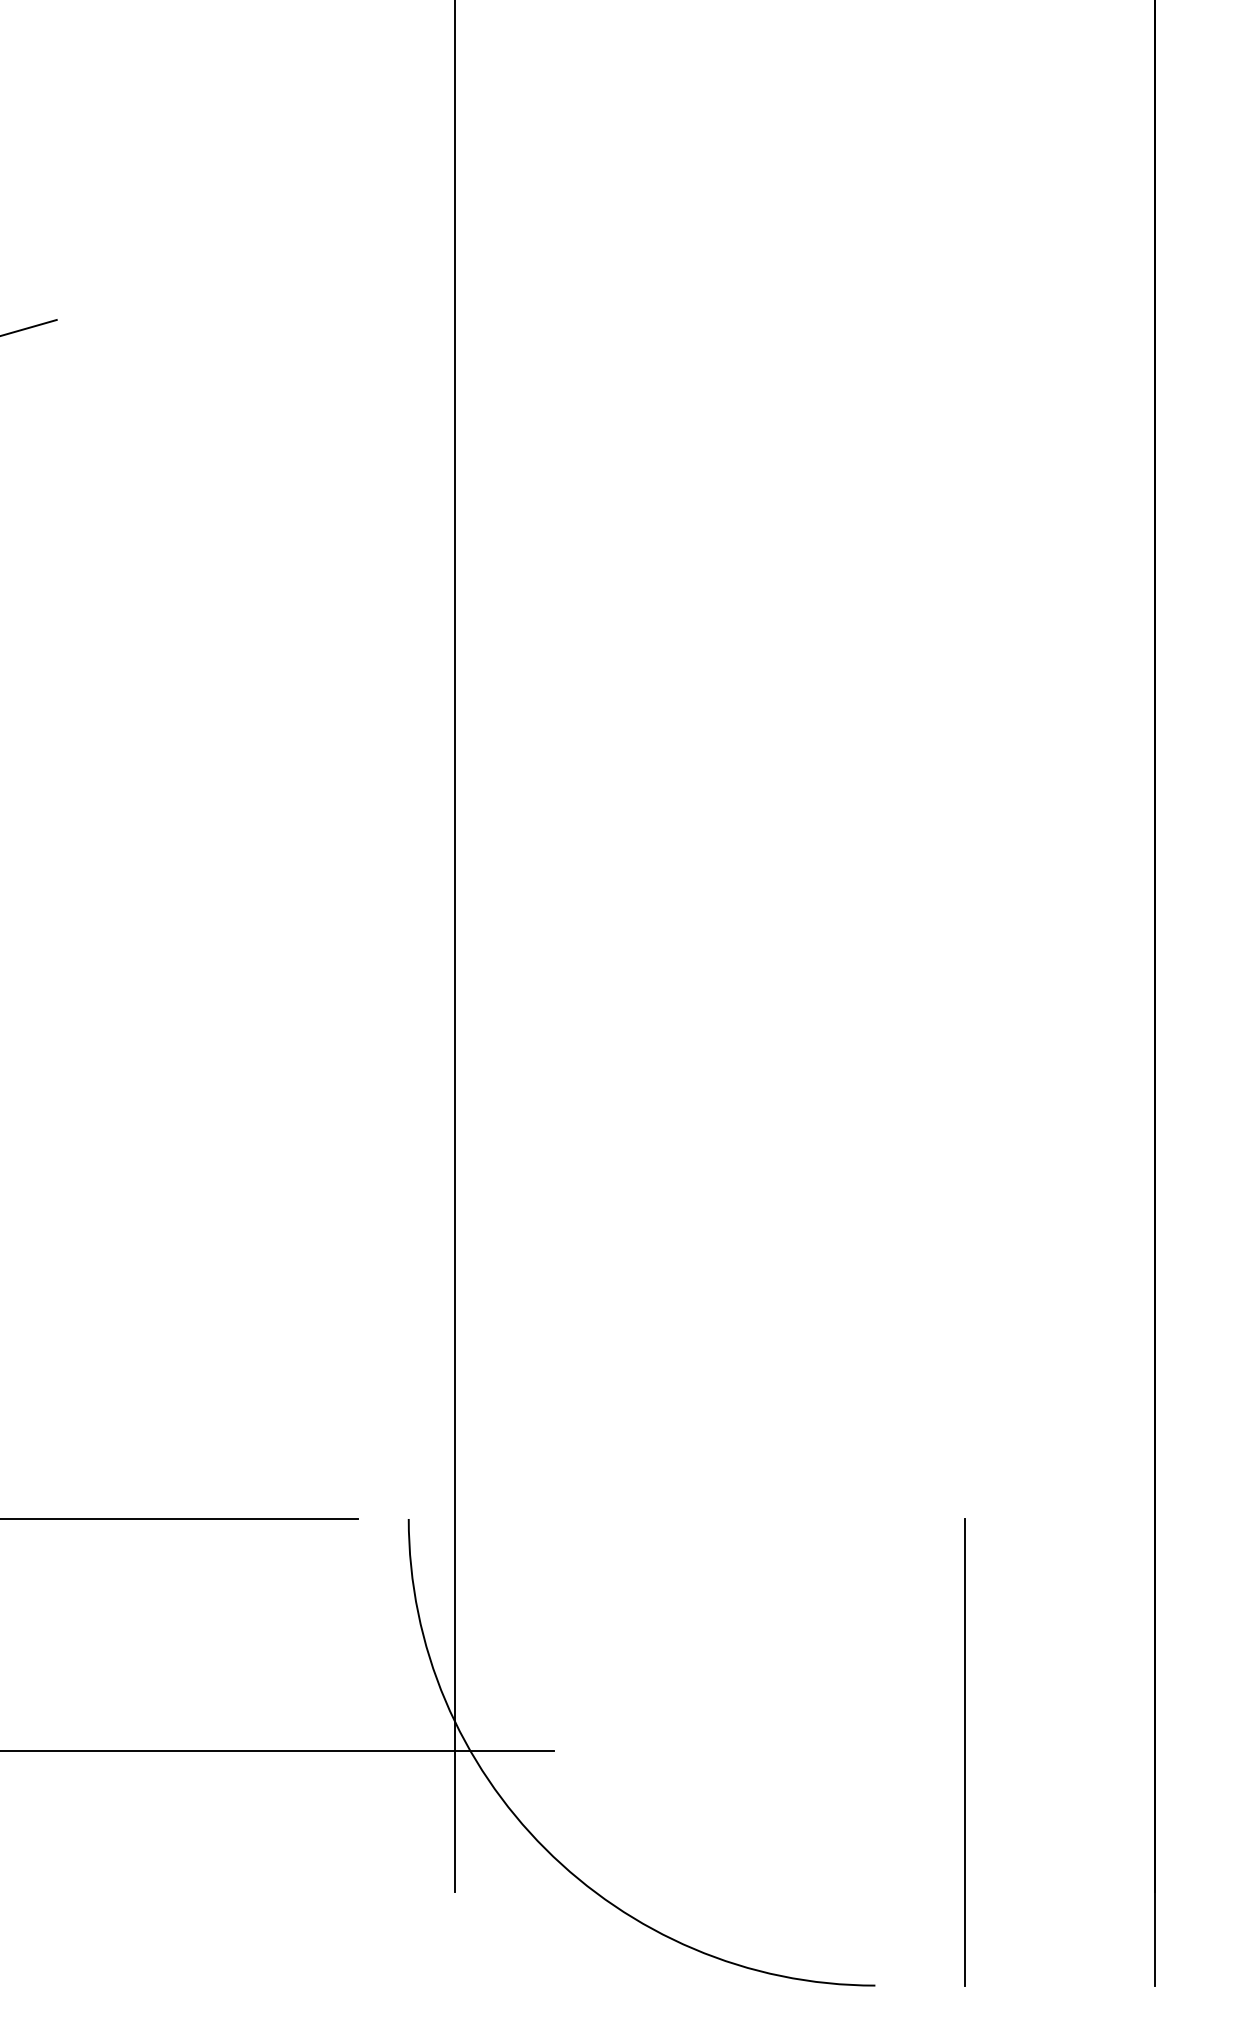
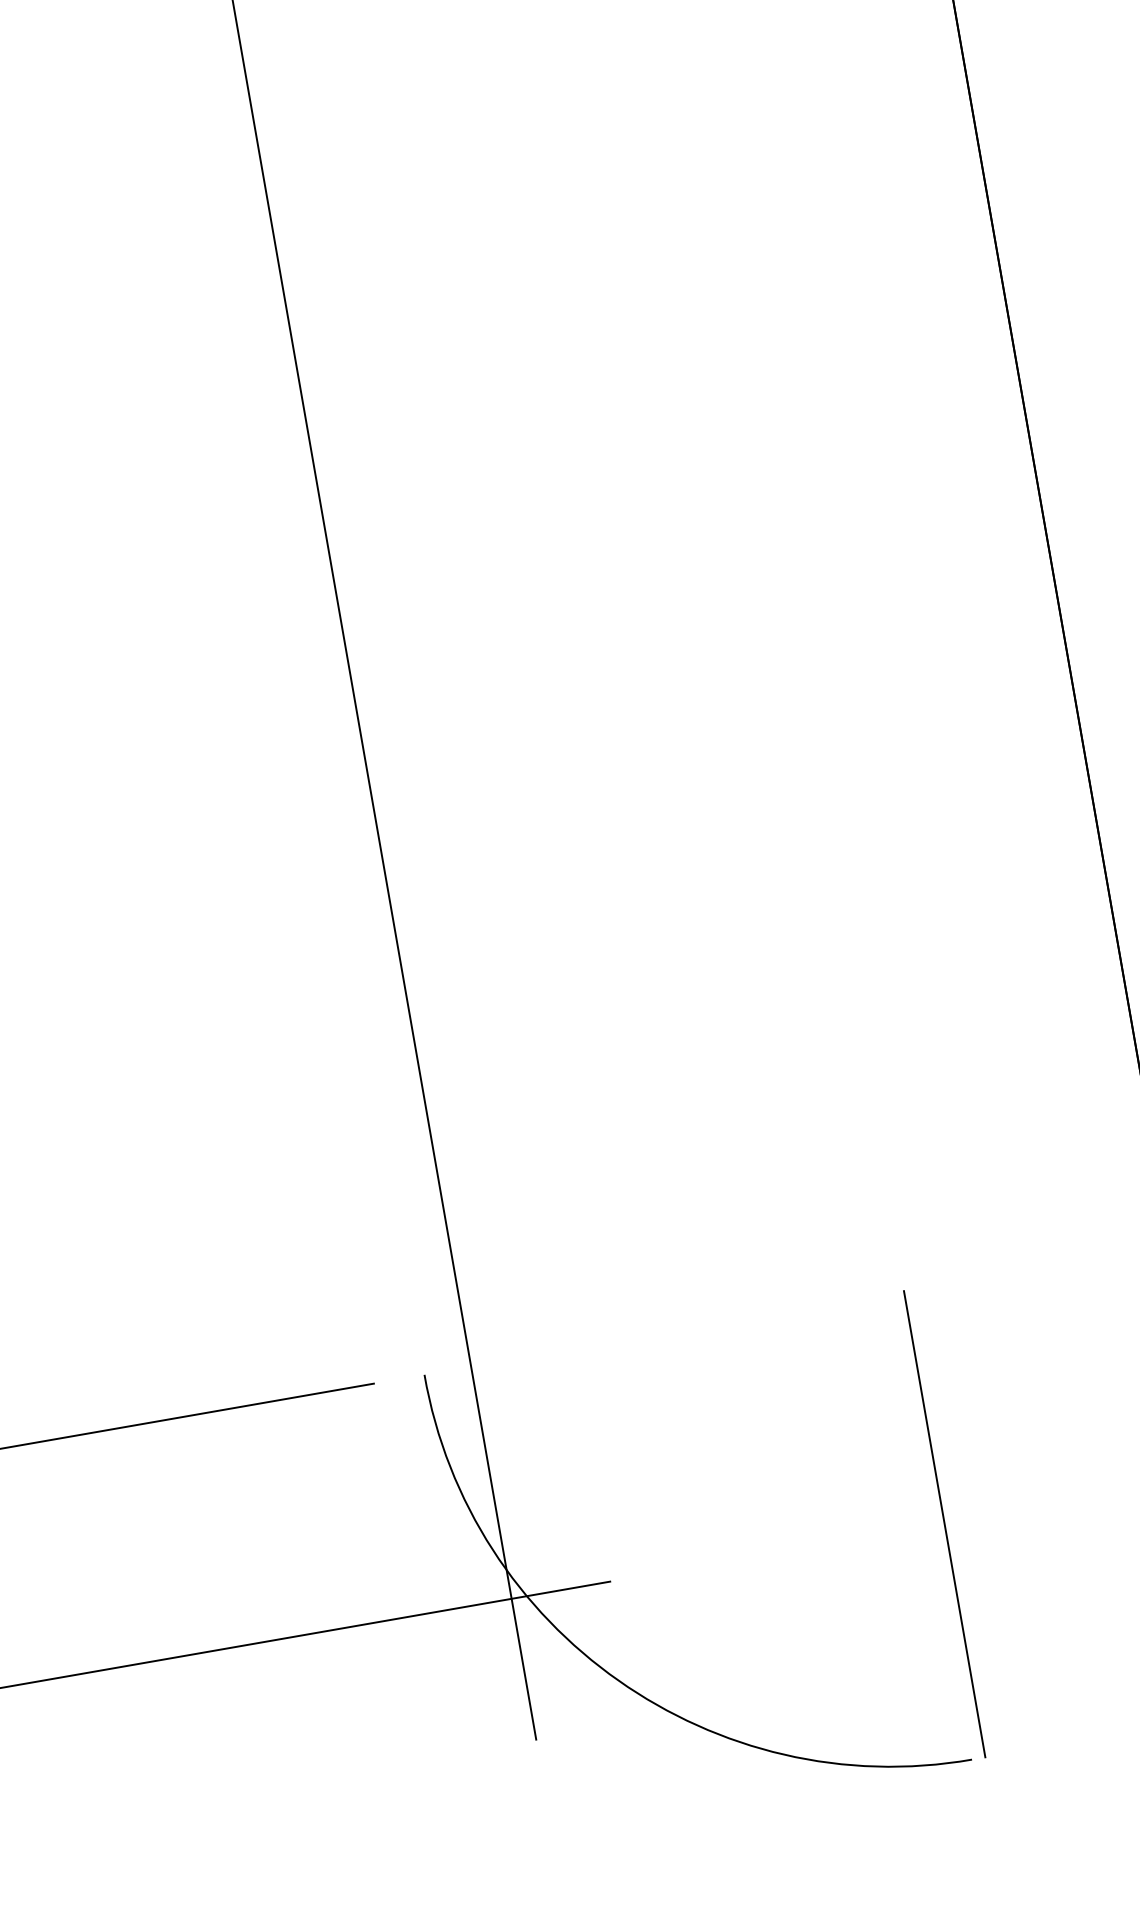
line: (964, 1752) -> (944, 1524), moved

